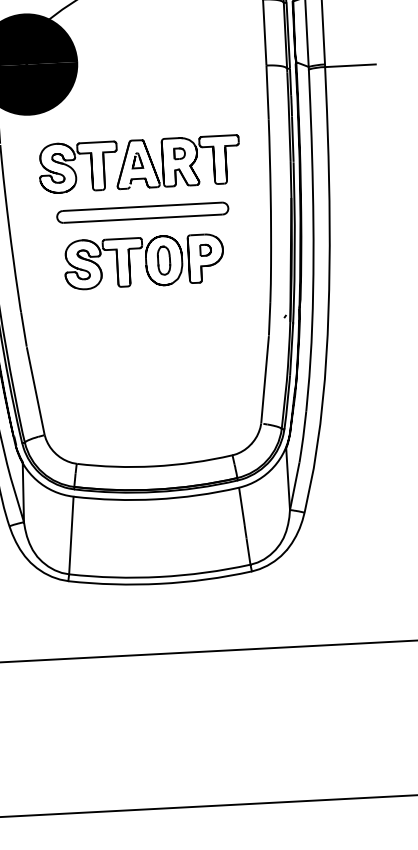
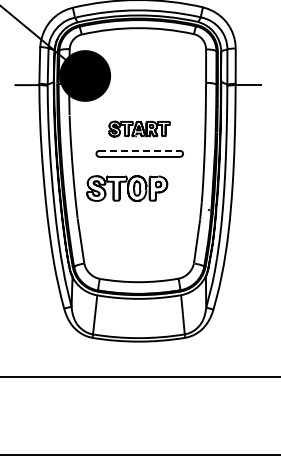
part: (139, 162) -> (139, 128), size x0.6
line: (143, 206) -> (140, 150), solid -> dashed
part: (144, 261) -> (127, 188), moved

